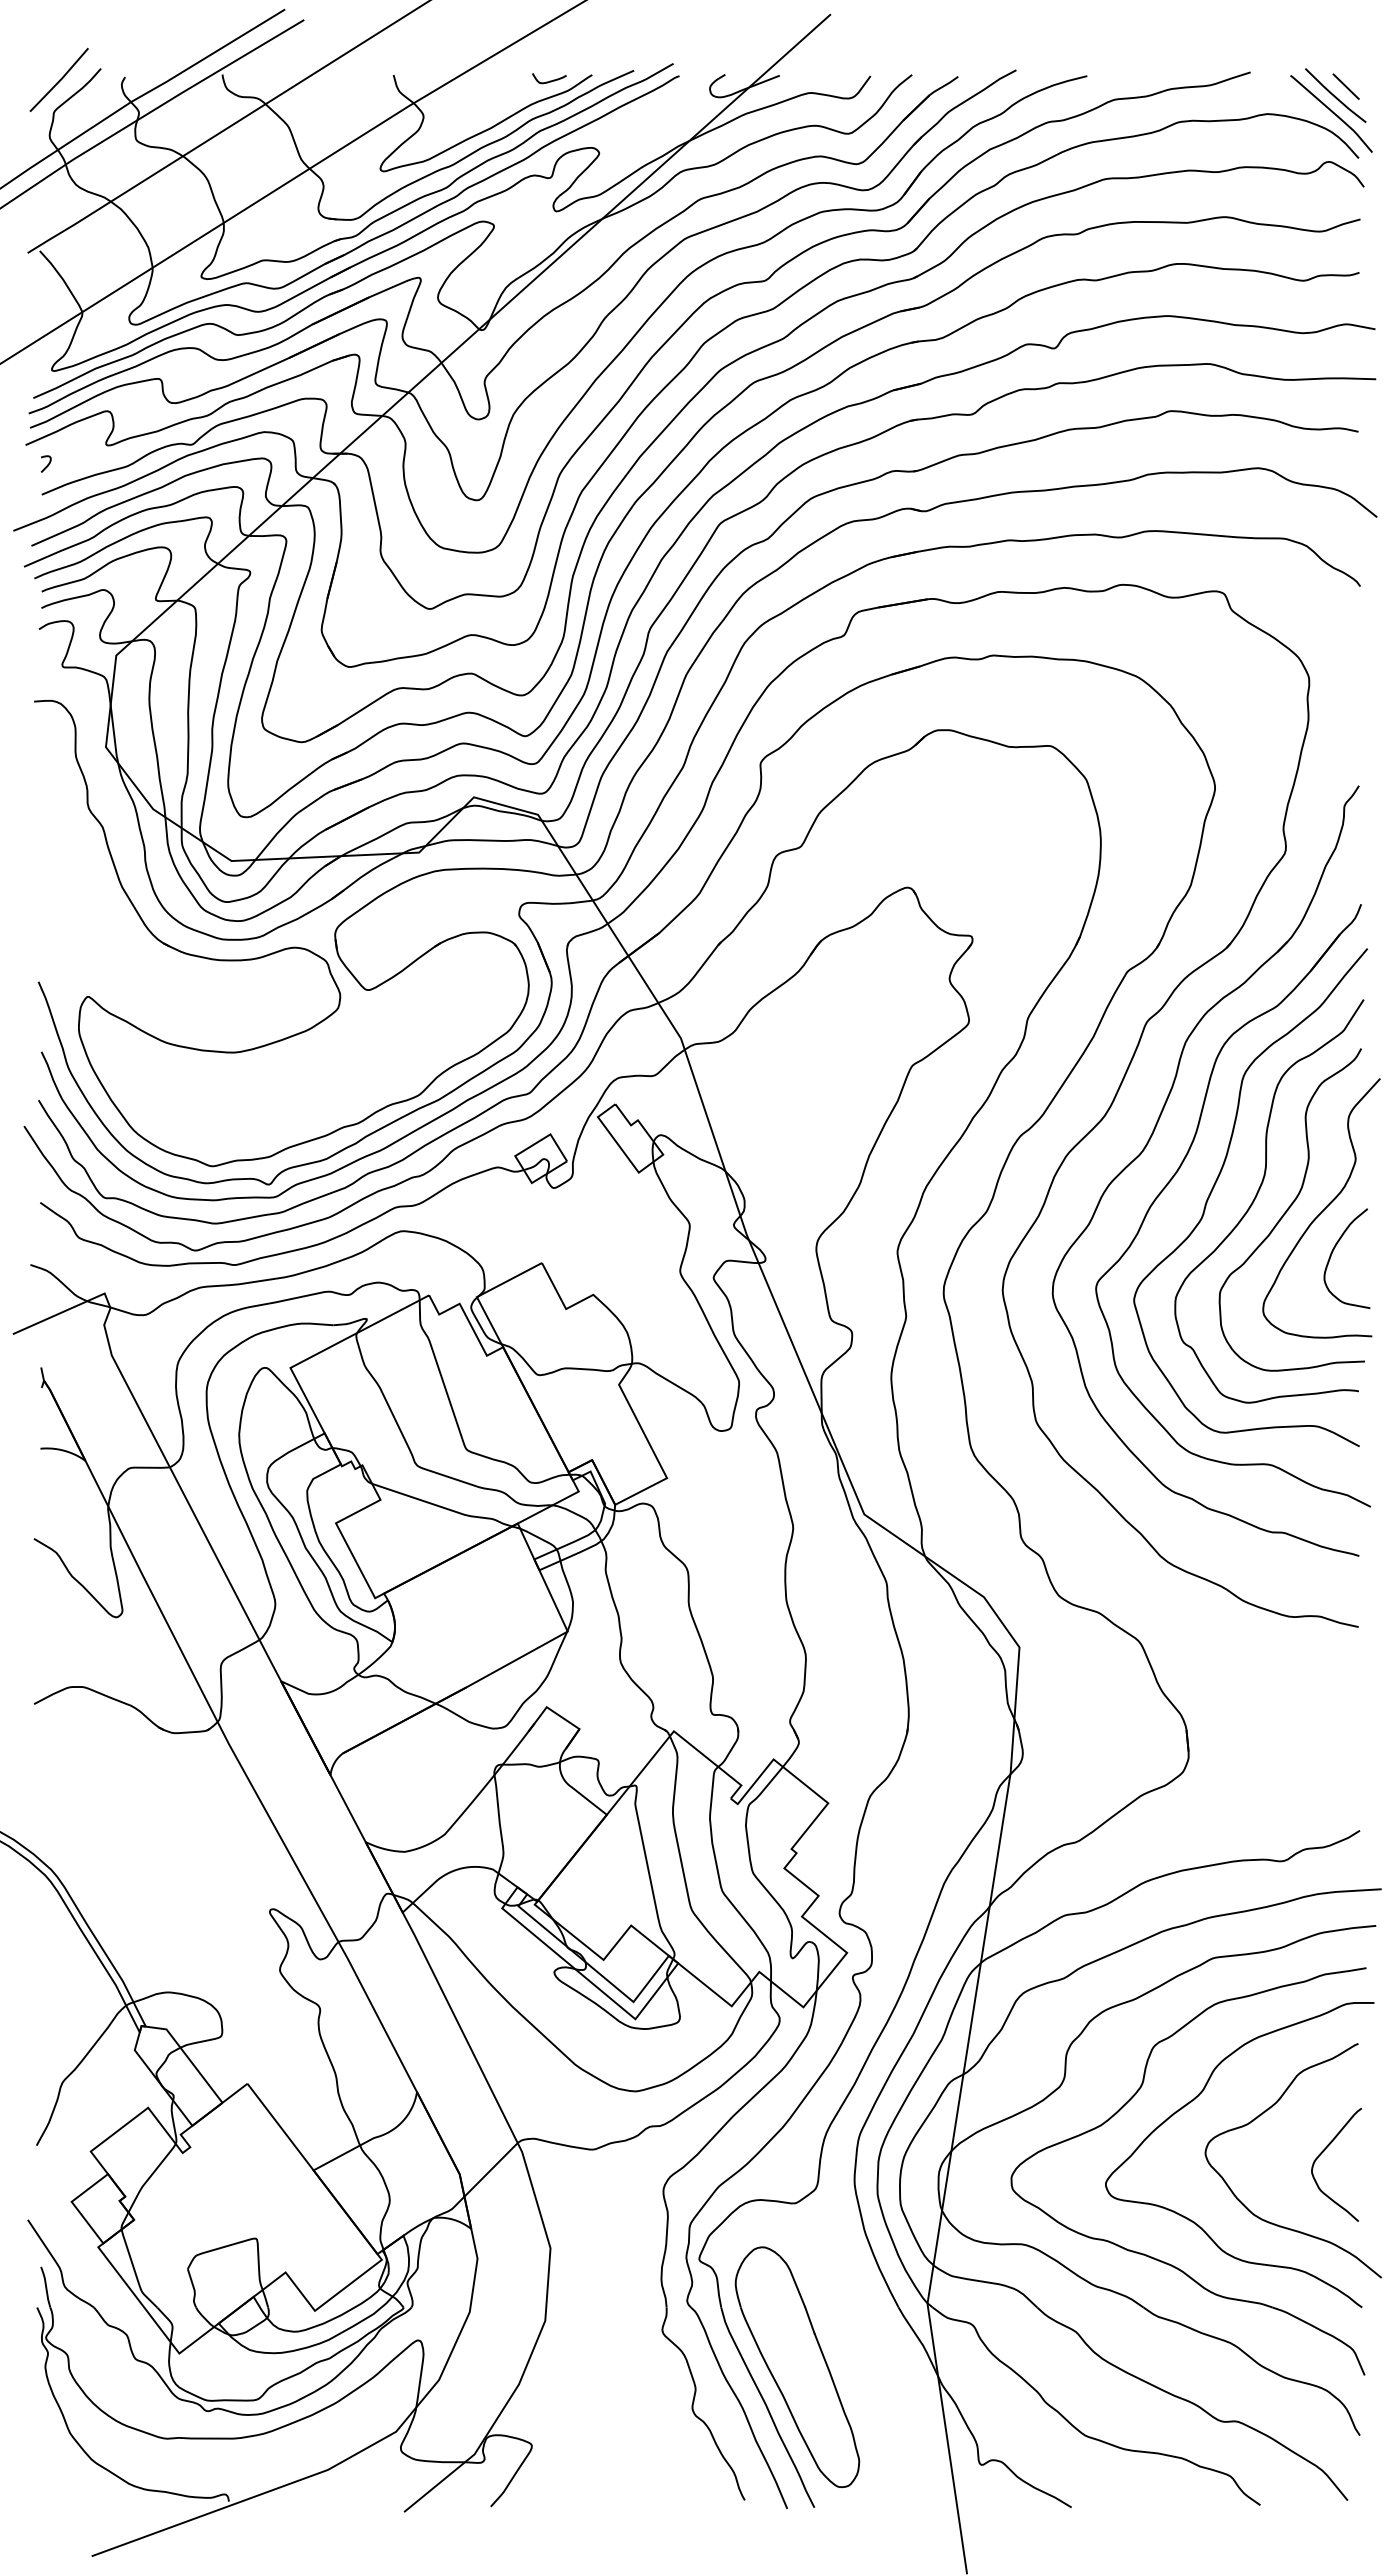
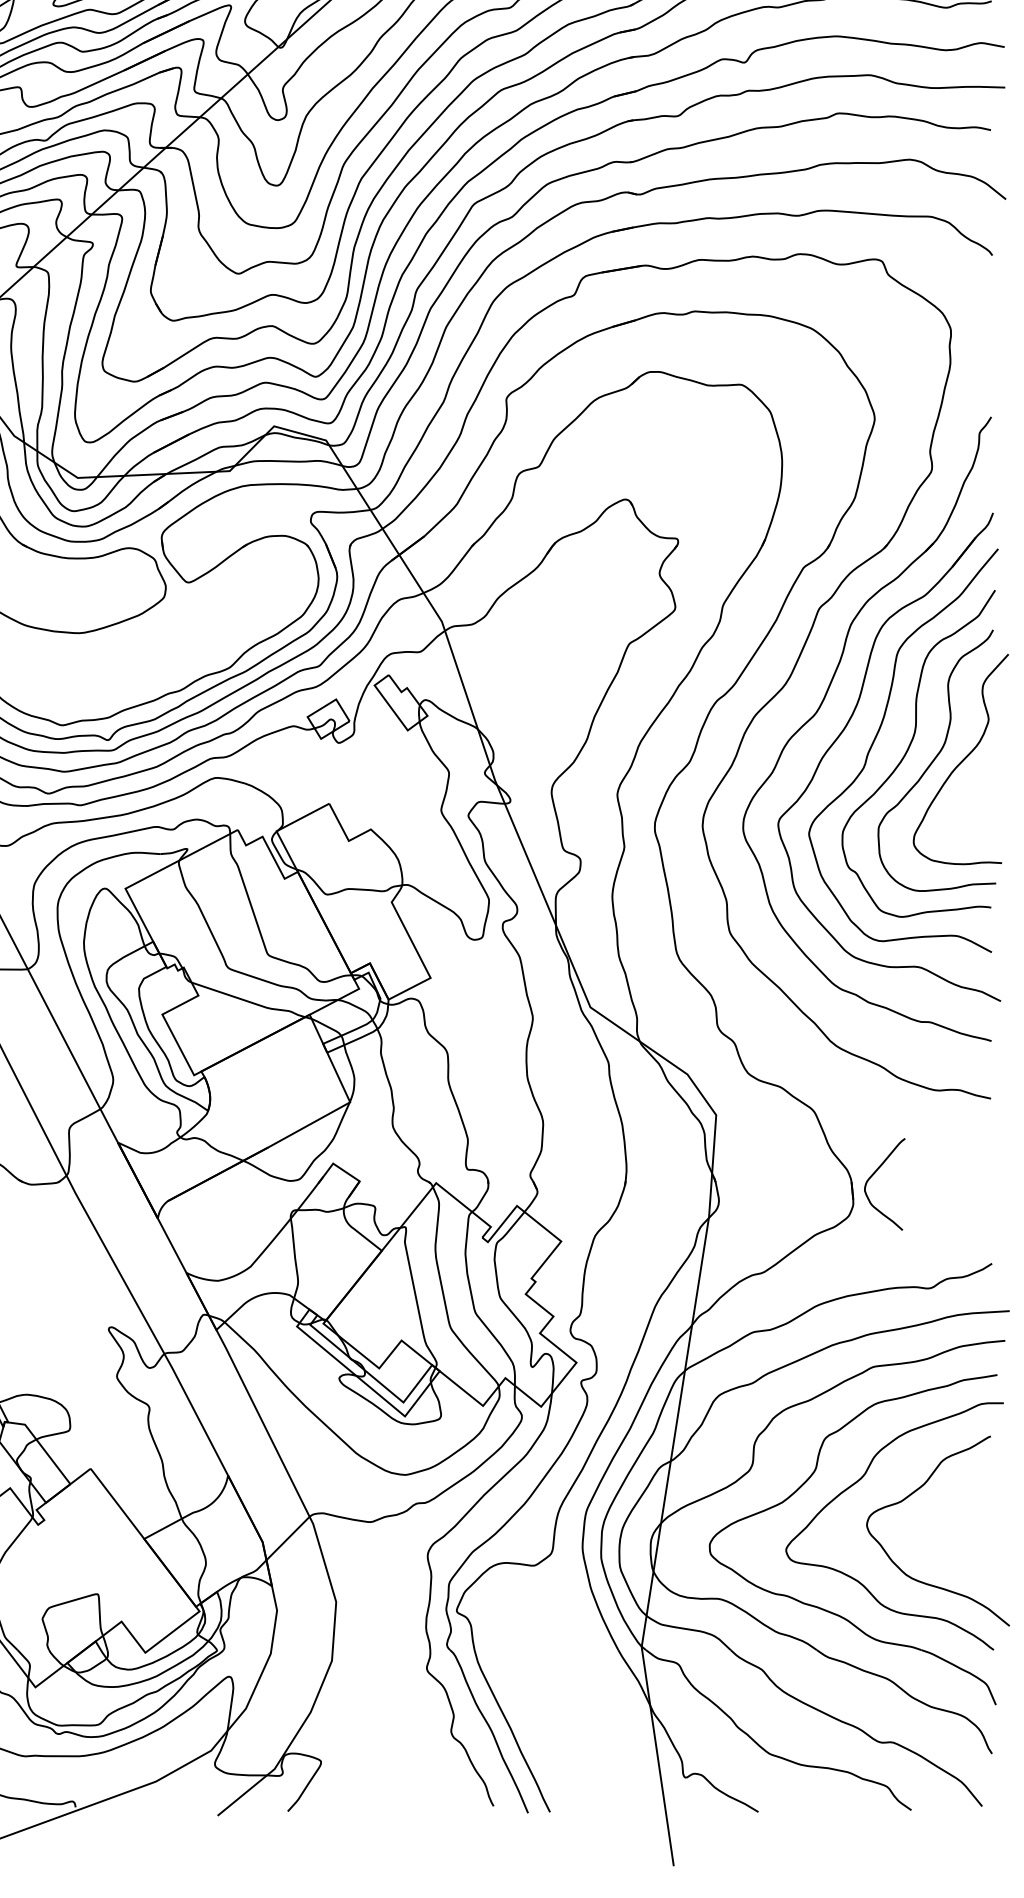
curve: (1332, 1254) -> (969, 796), removed
curve: (1324, 2151) -> (875, 1173), moved
part: (797, 2367) -> (536, 1698), removed

